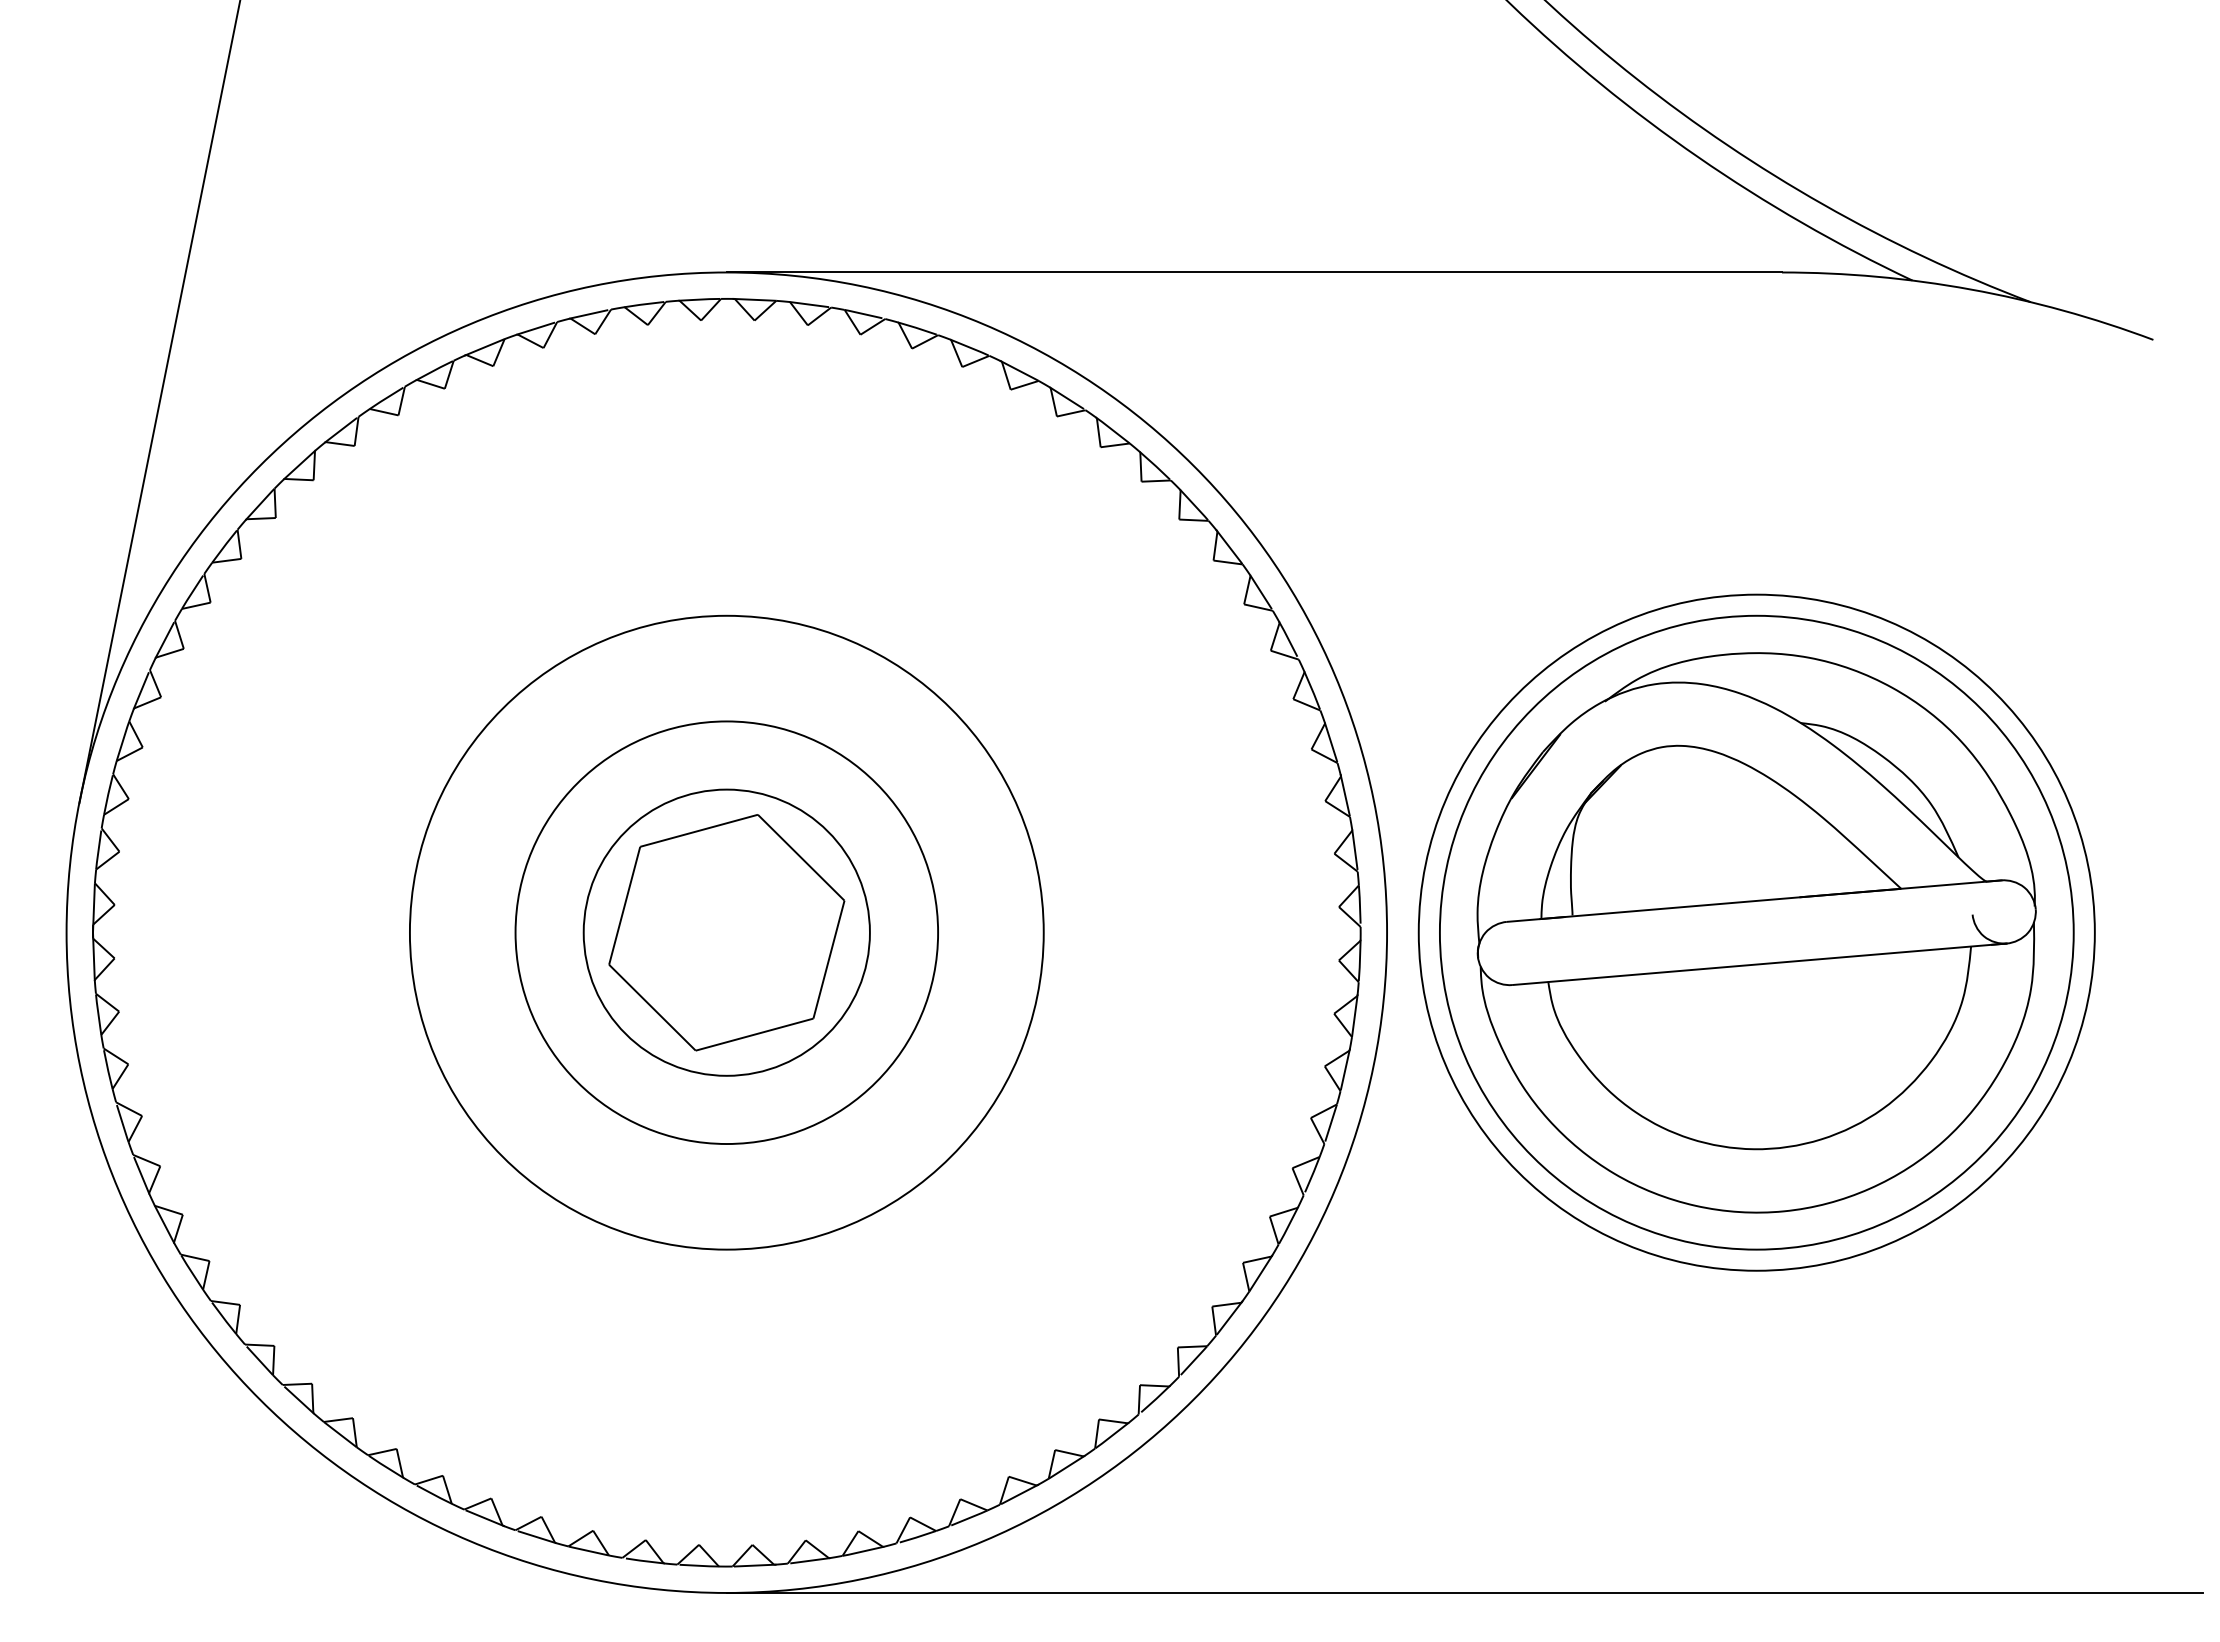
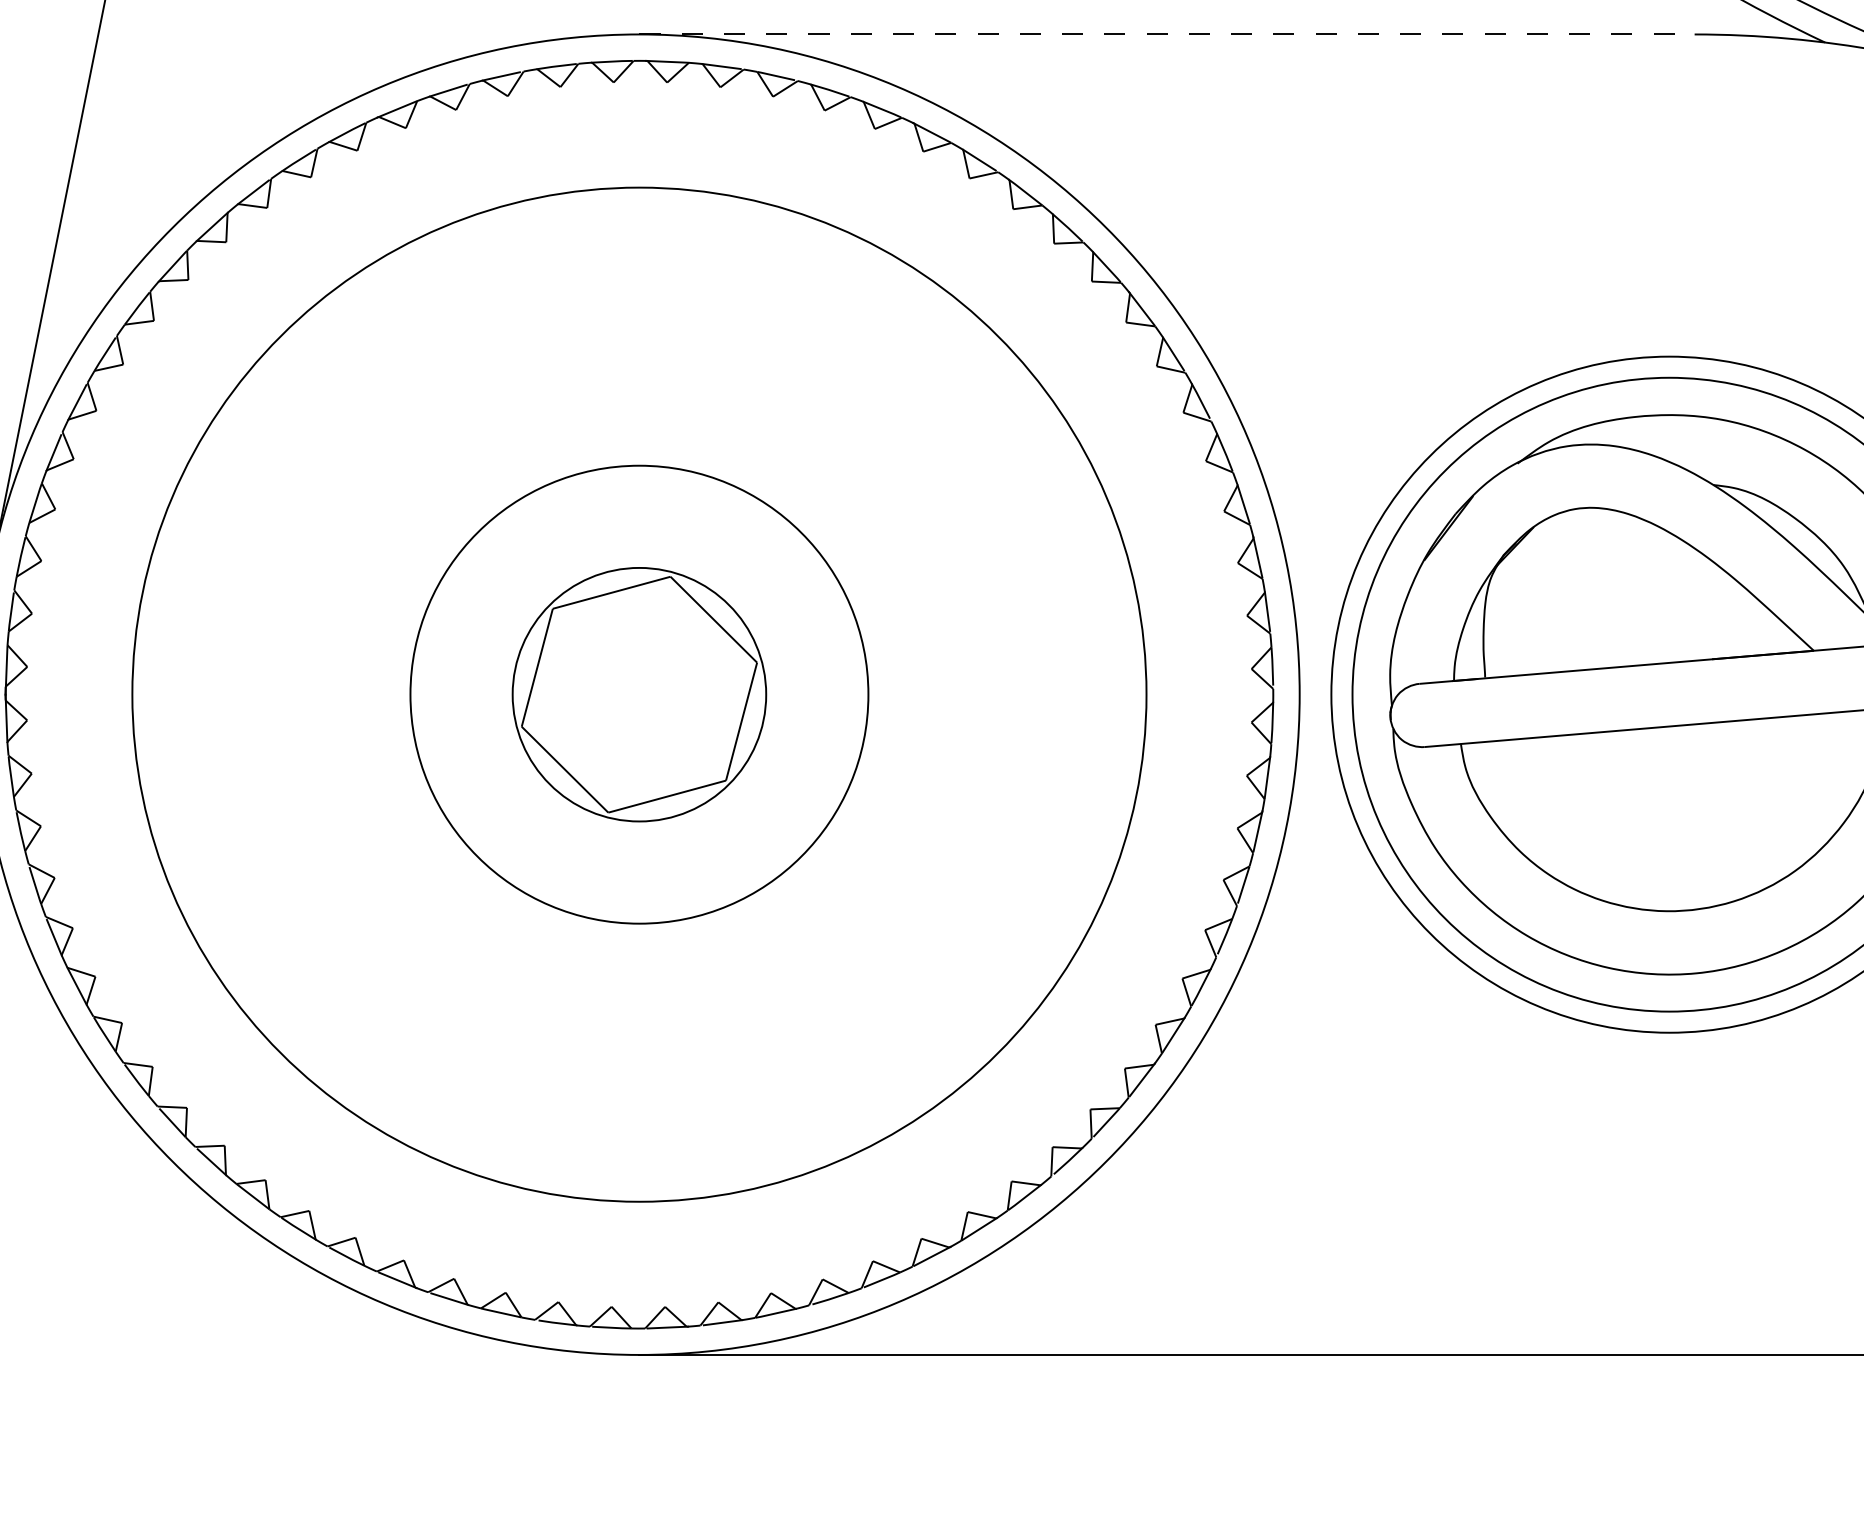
line: (1254, 272) -> (1167, 34), solid -> dashed
circle: (726, 932) -> (639, 694), size x0.6
circle: (726, 932) -> (639, 694), size x1.6
circle: (726, 932) -> (639, 694), size x1.6

